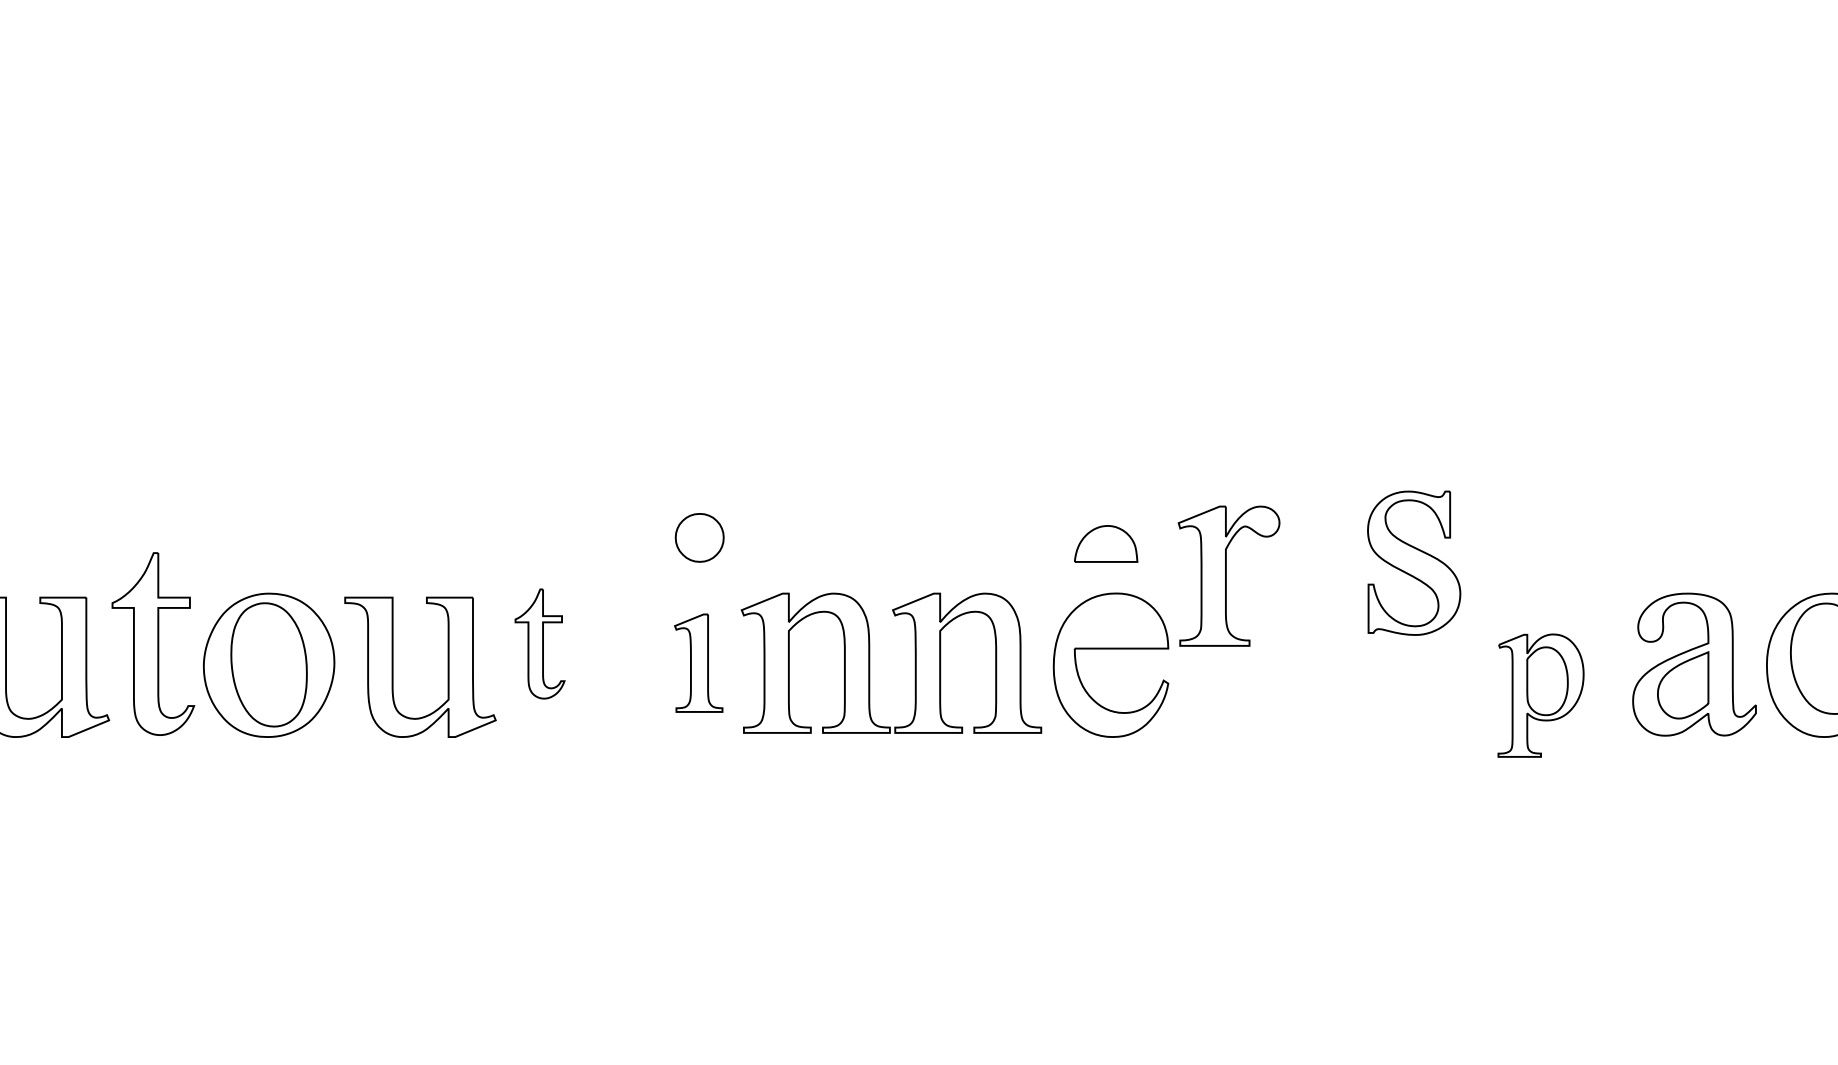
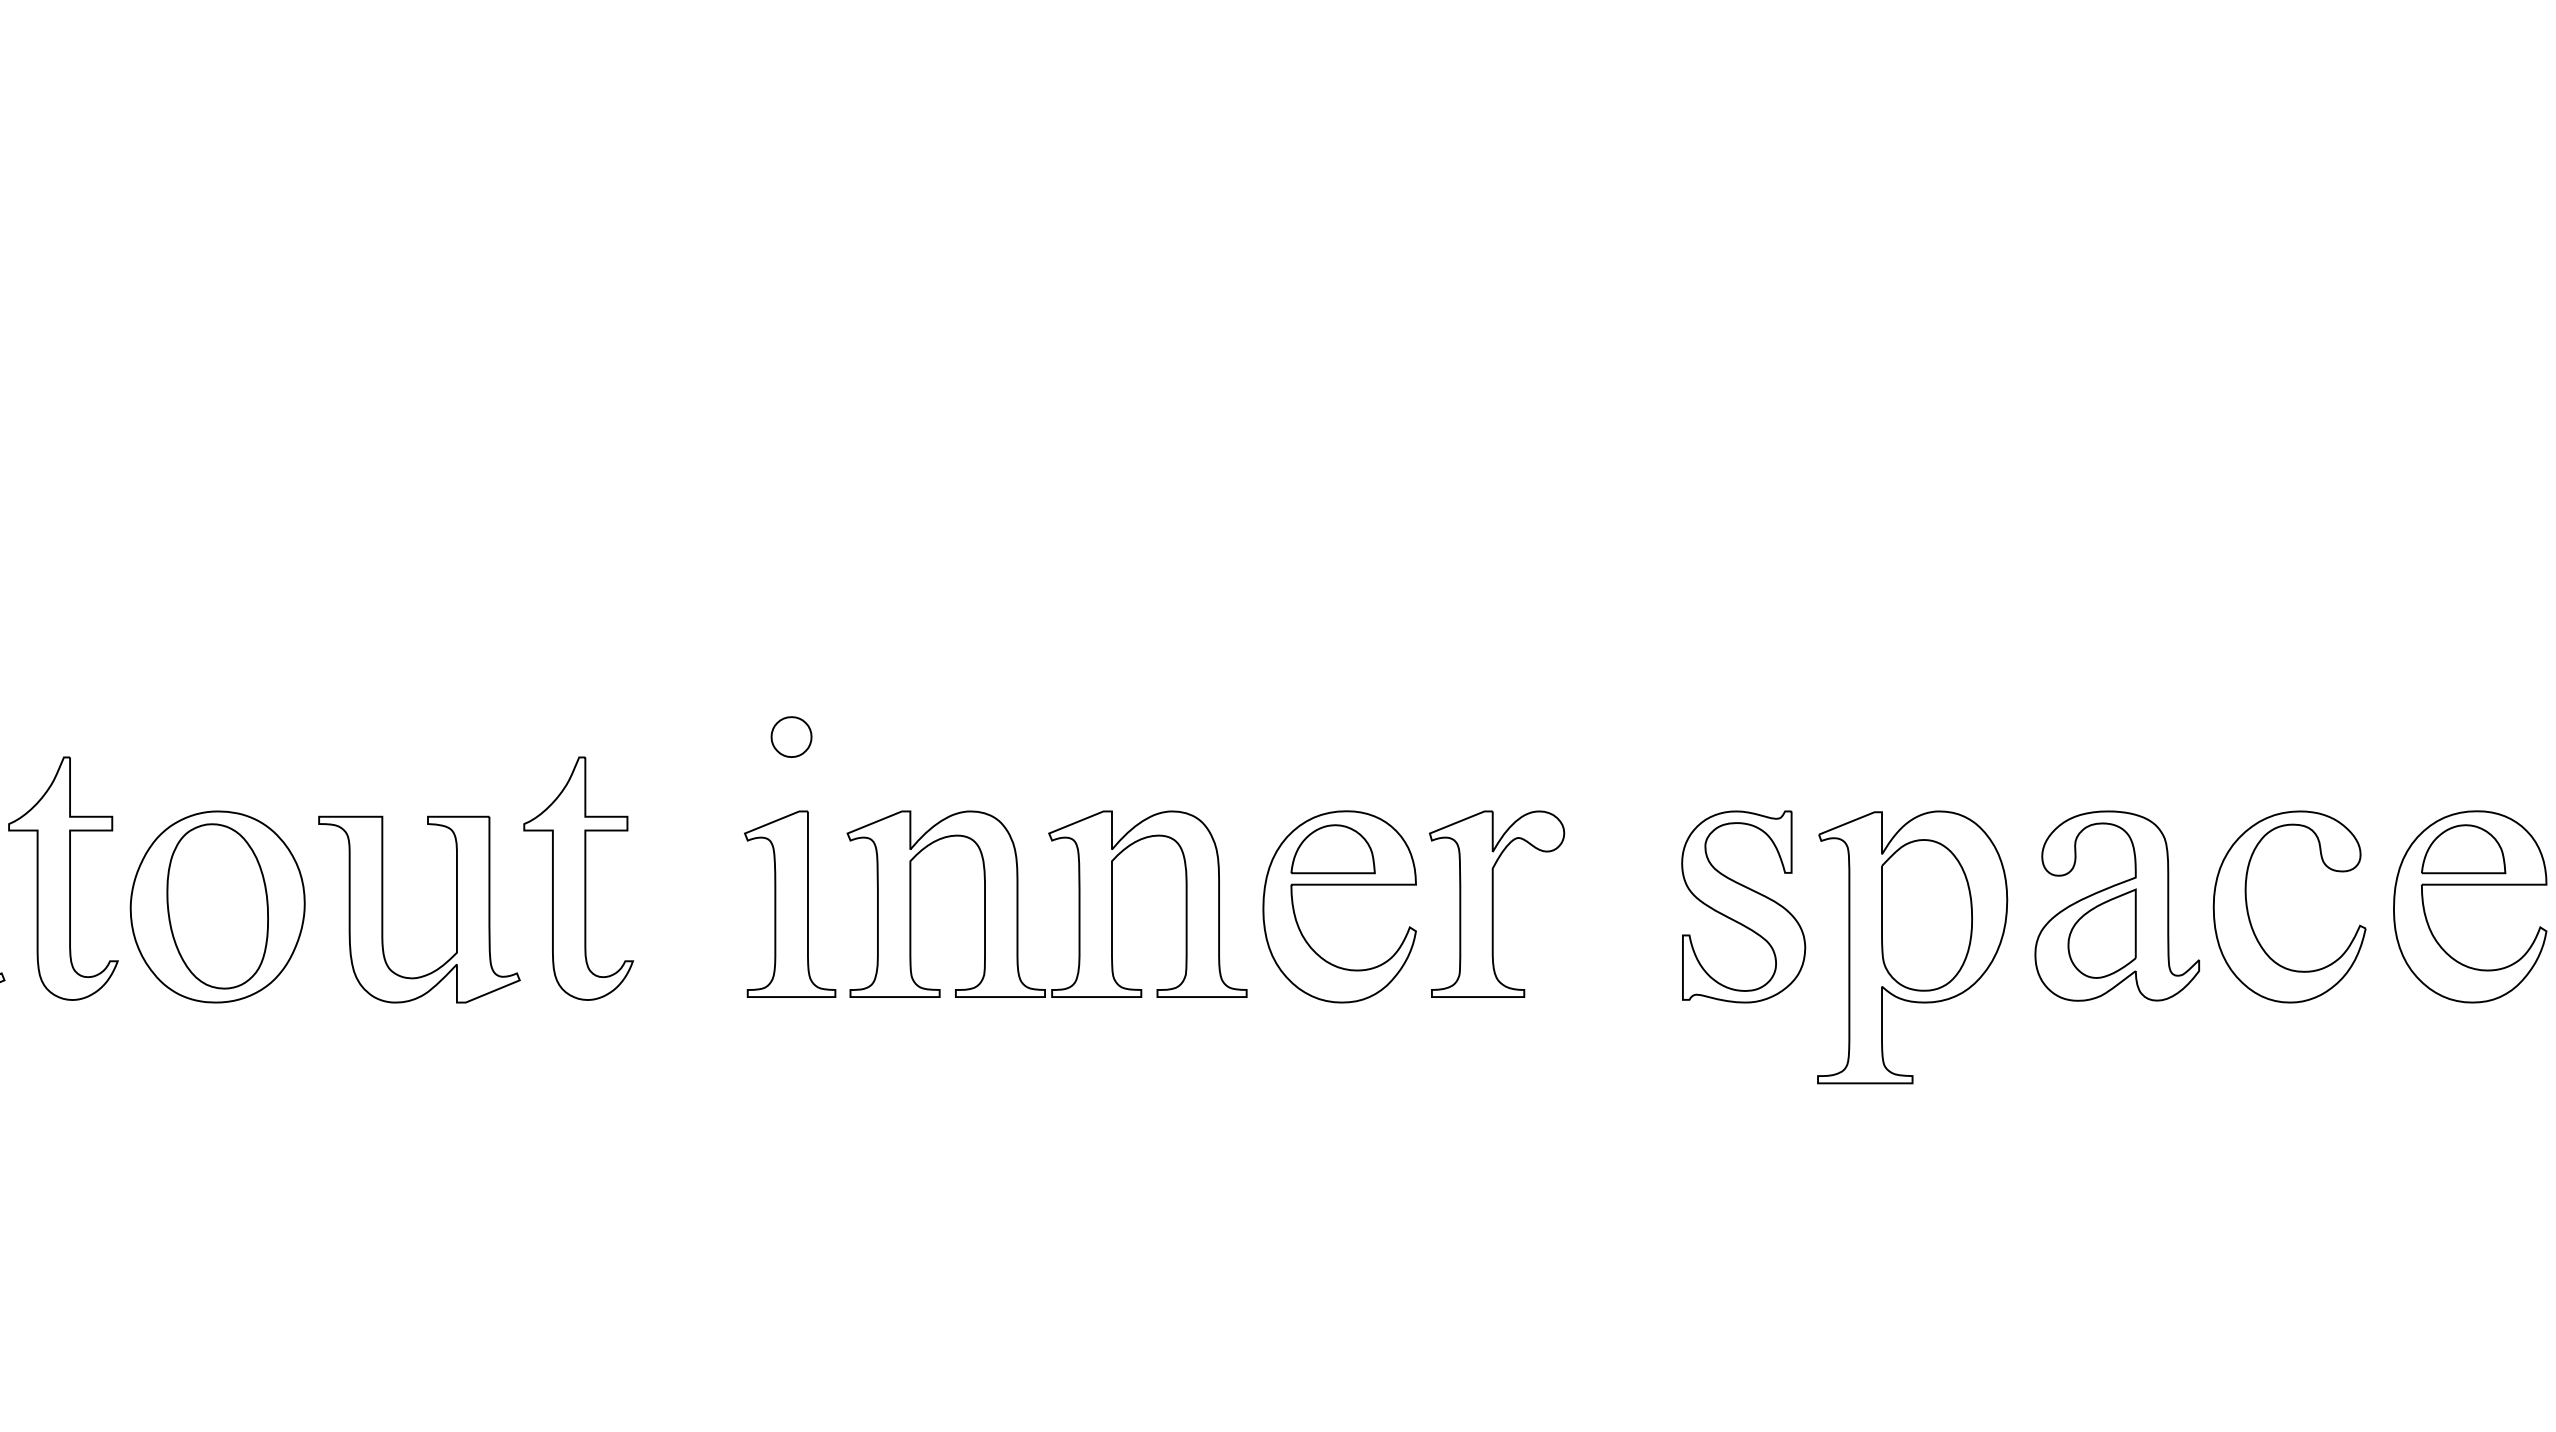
part: (699, 537) -> (791, 736), size x0.62
part: (1105, 544) -> (1332, 849), moved
part: (1414, 562) -> (1743, 906), moved
part: (1229, 575) -> (1497, 903), moved
part: (539, 643) -> (578, 878), size x1.67
part: (698, 662) -> (790, 903), size x1.43
part: (1540, 695) -> (1912, 947), size x1.67

